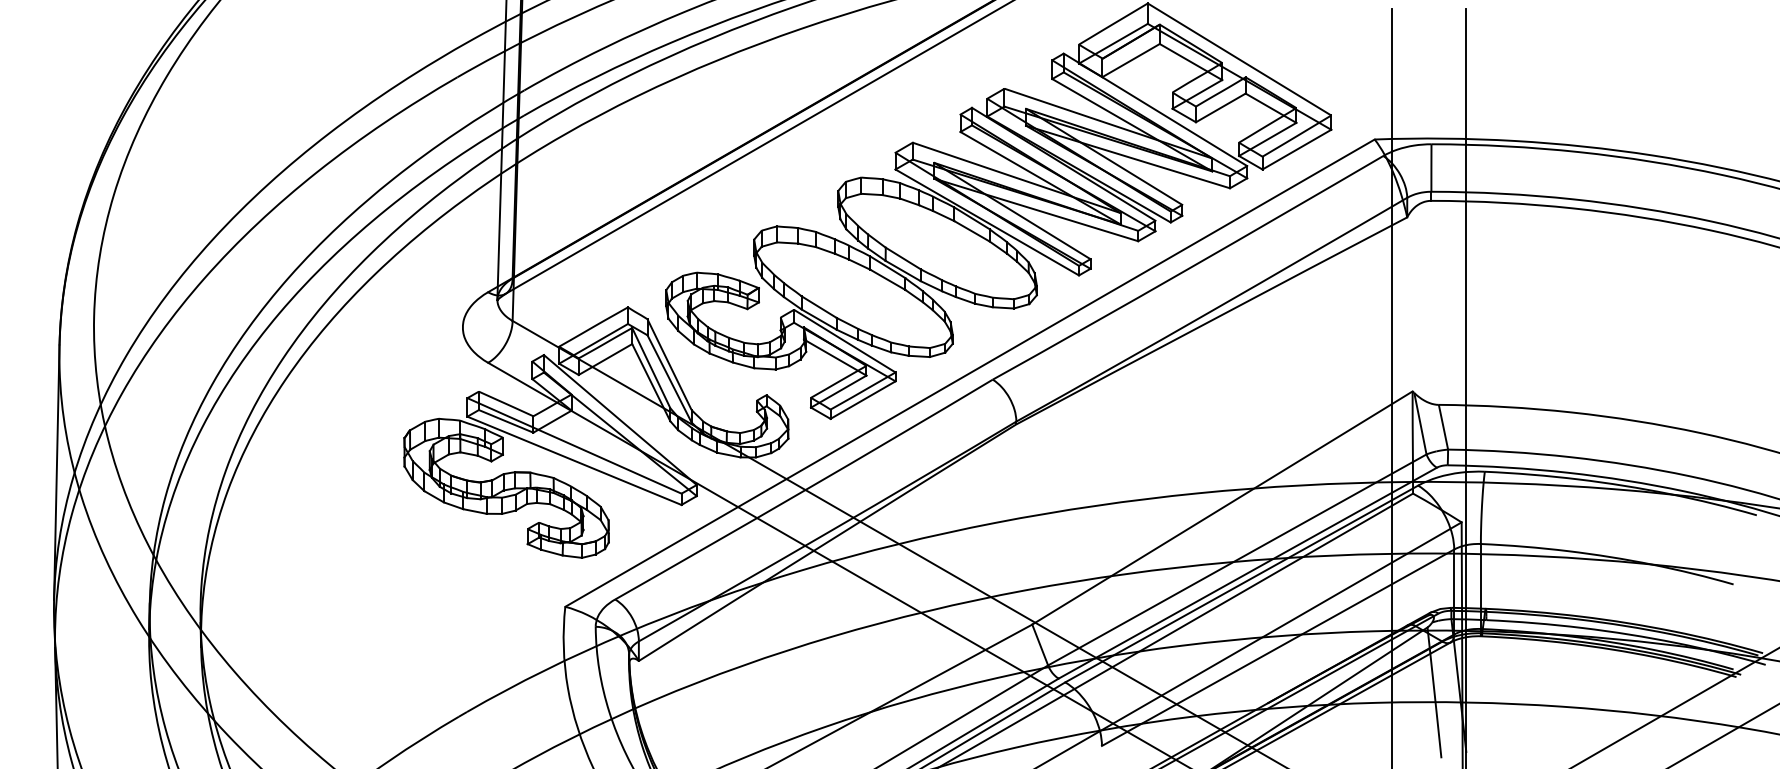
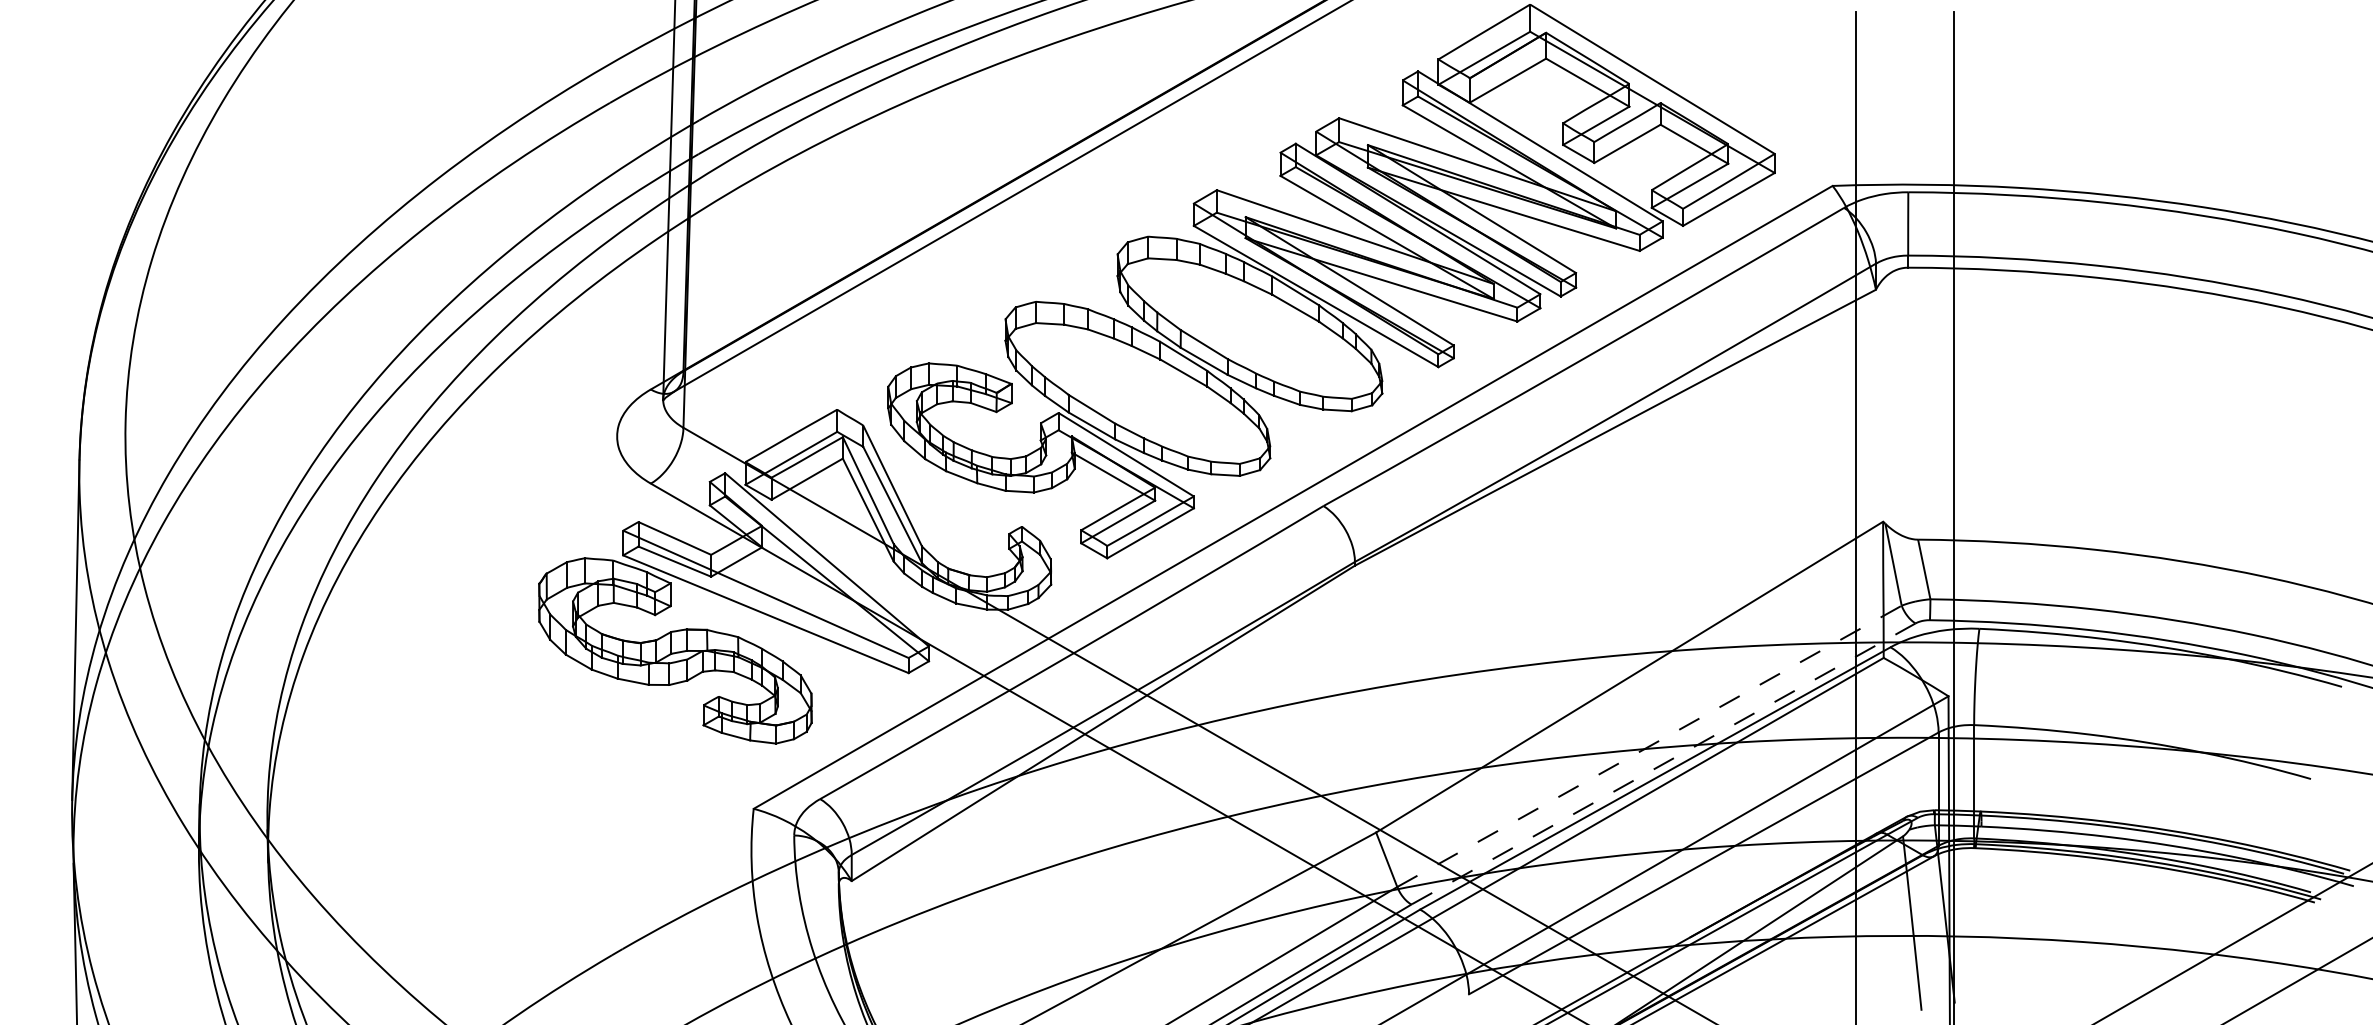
line: (1237, 559) -> (1649, 745), solid -> dashed
line: (1247, 573) -> (1663, 764), solid -> dashed

